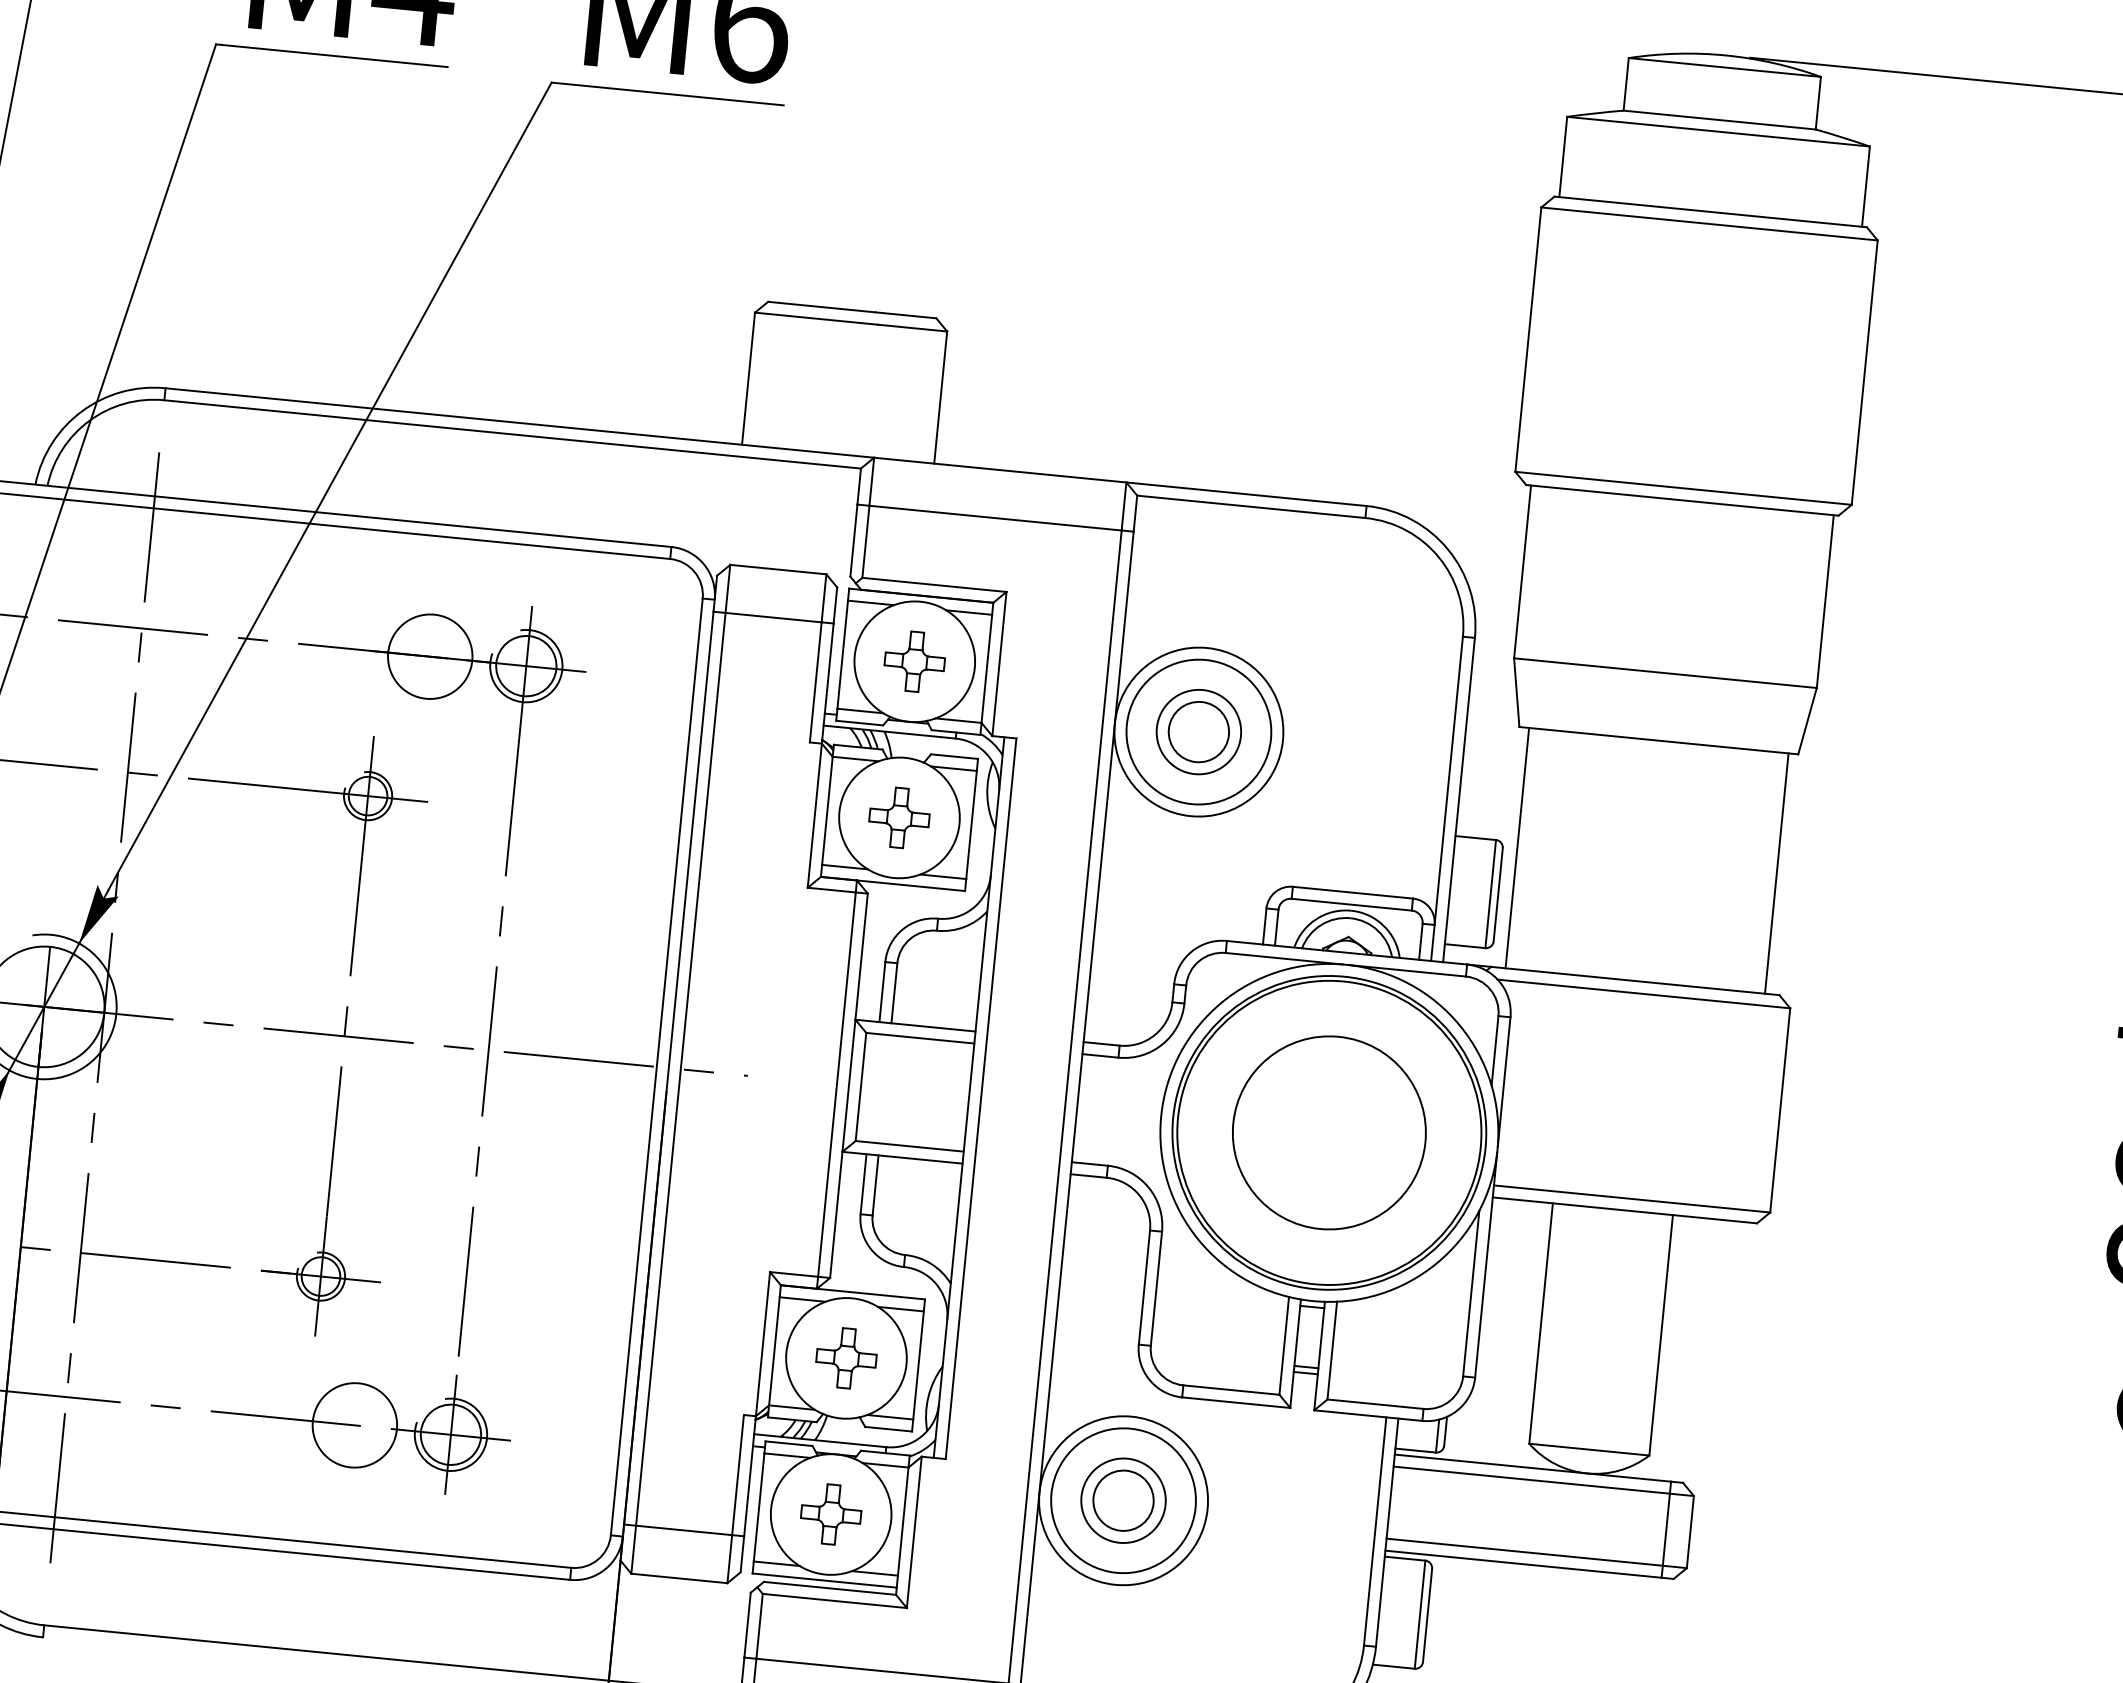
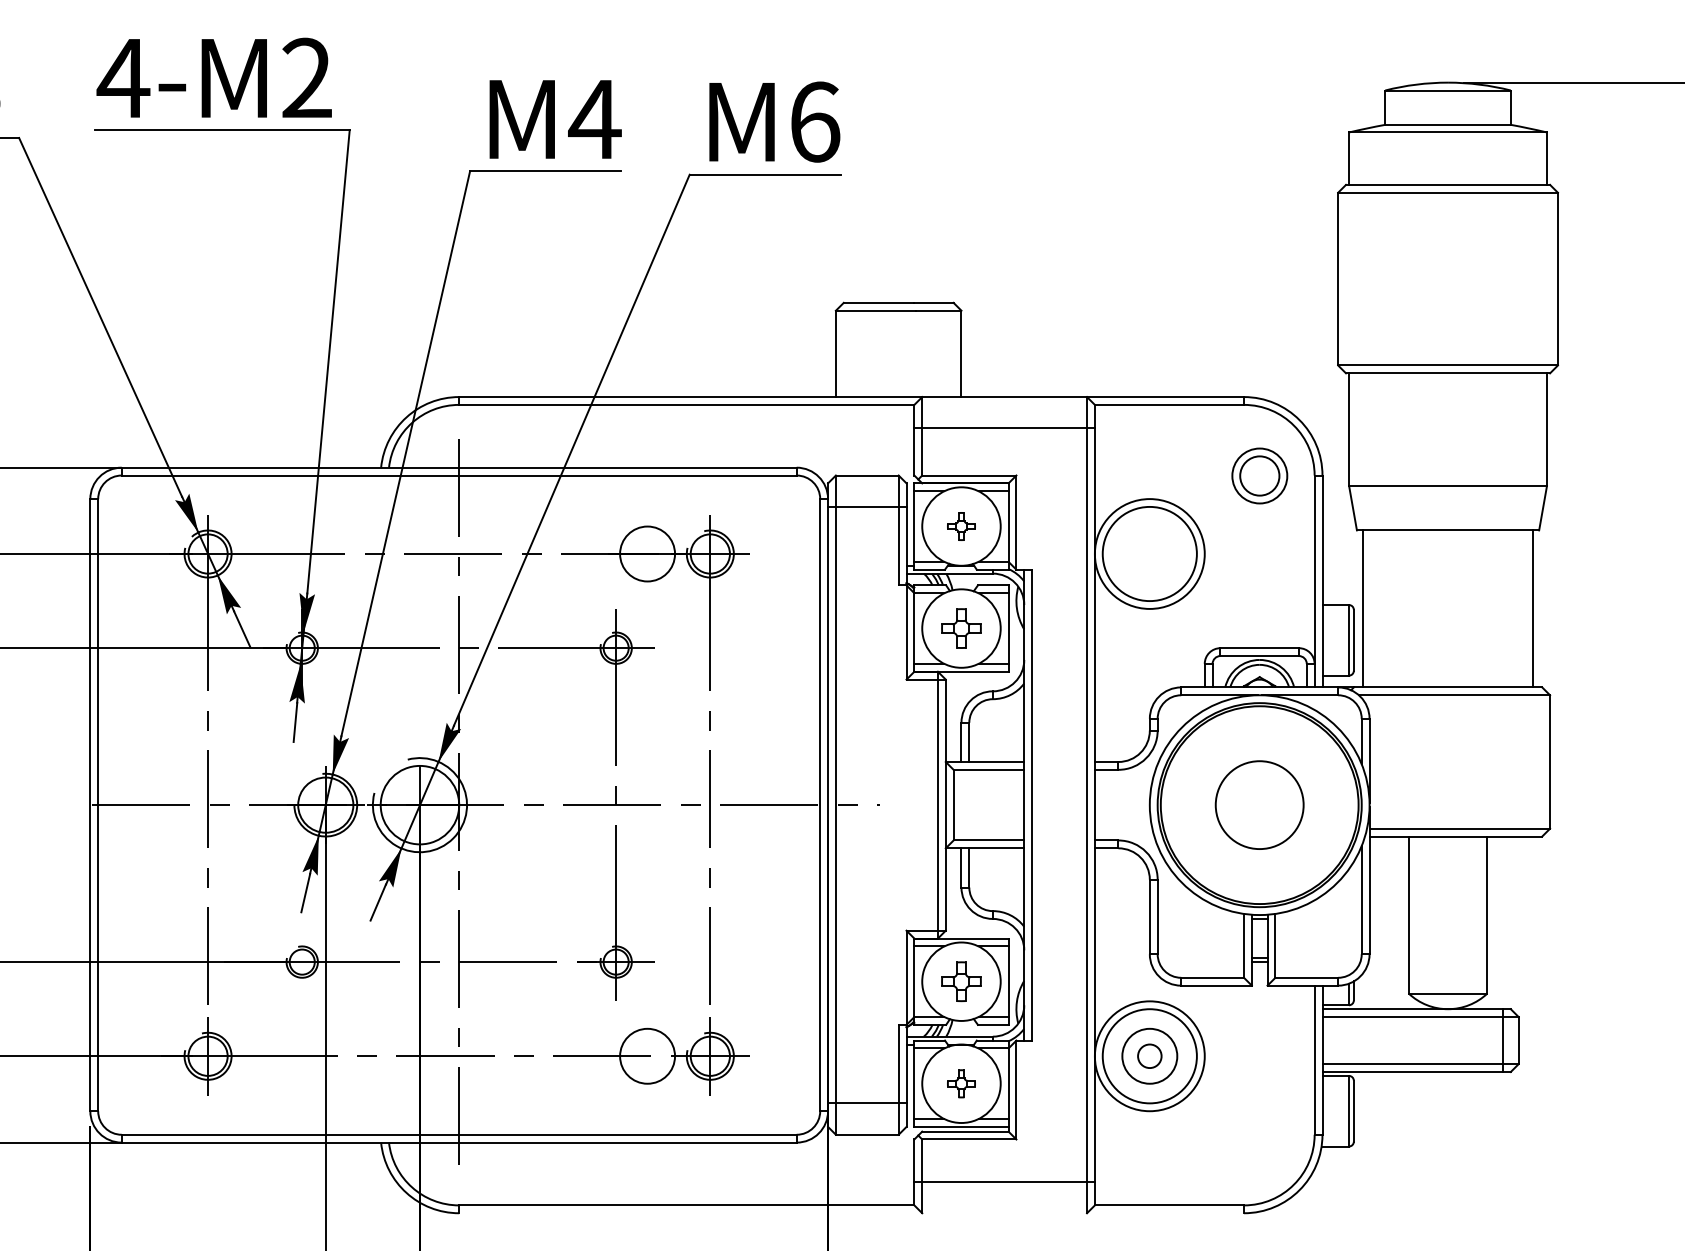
part: (914, 661) -> (961, 526), size x0.7
part: (1198, 731) -> (1259, 475), moved
circle: (1329, 1131) -> (1259, 804), size x0.7
circle: (1123, 1499) -> (1149, 1055), size x0.6
part: (831, 1514) -> (961, 1083), size x0.7

